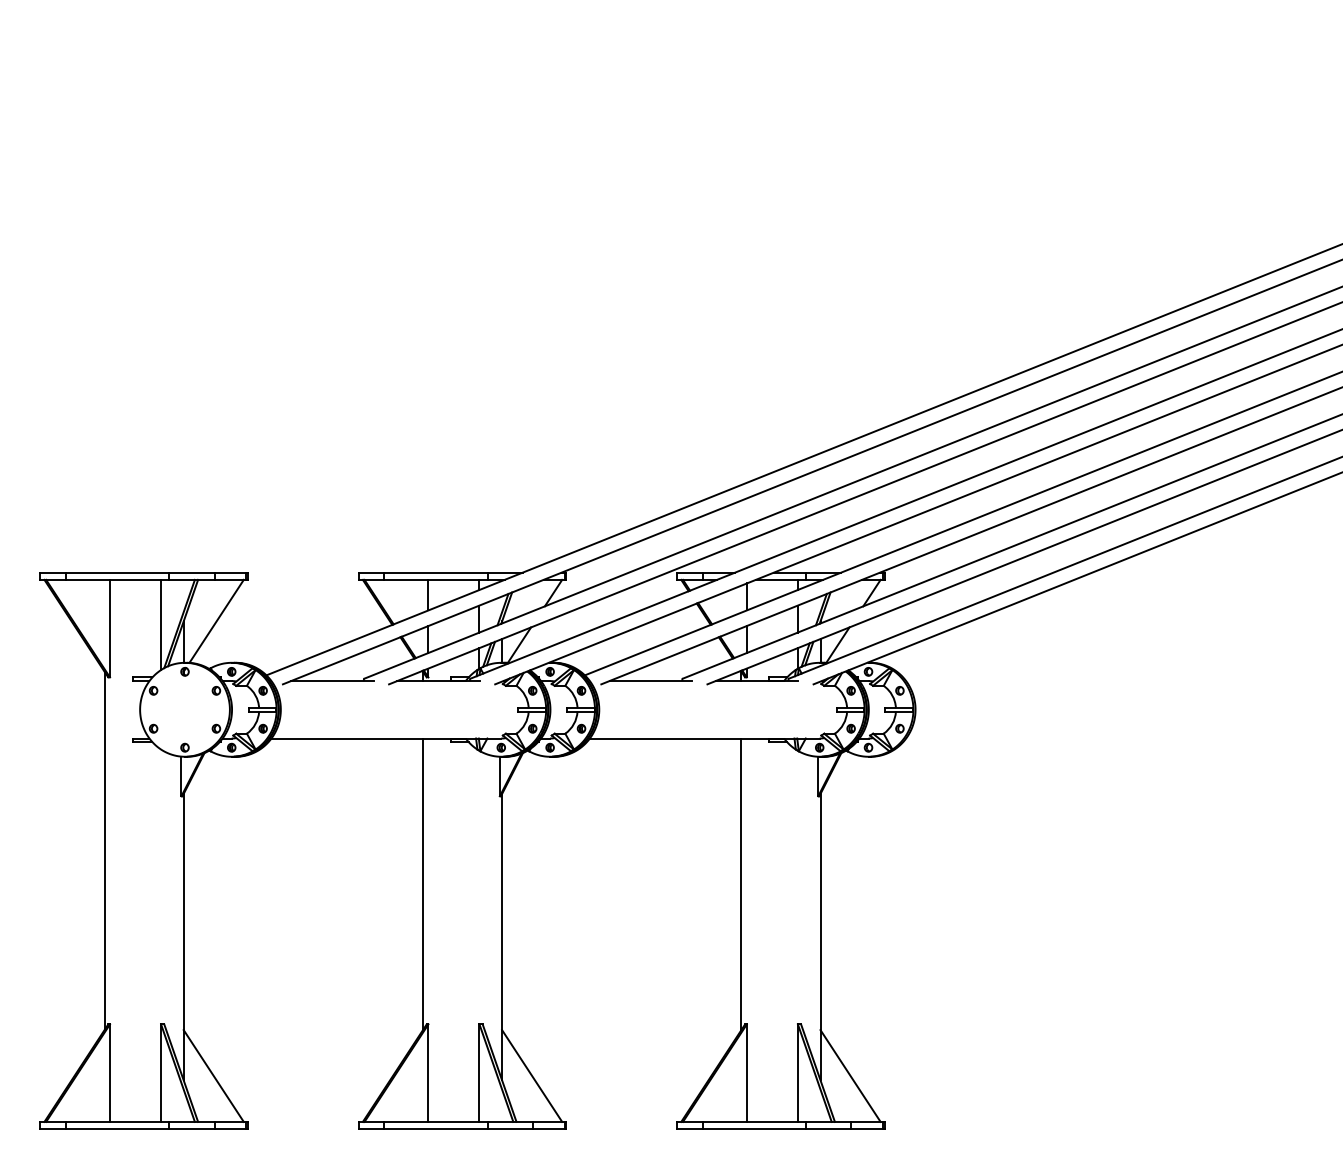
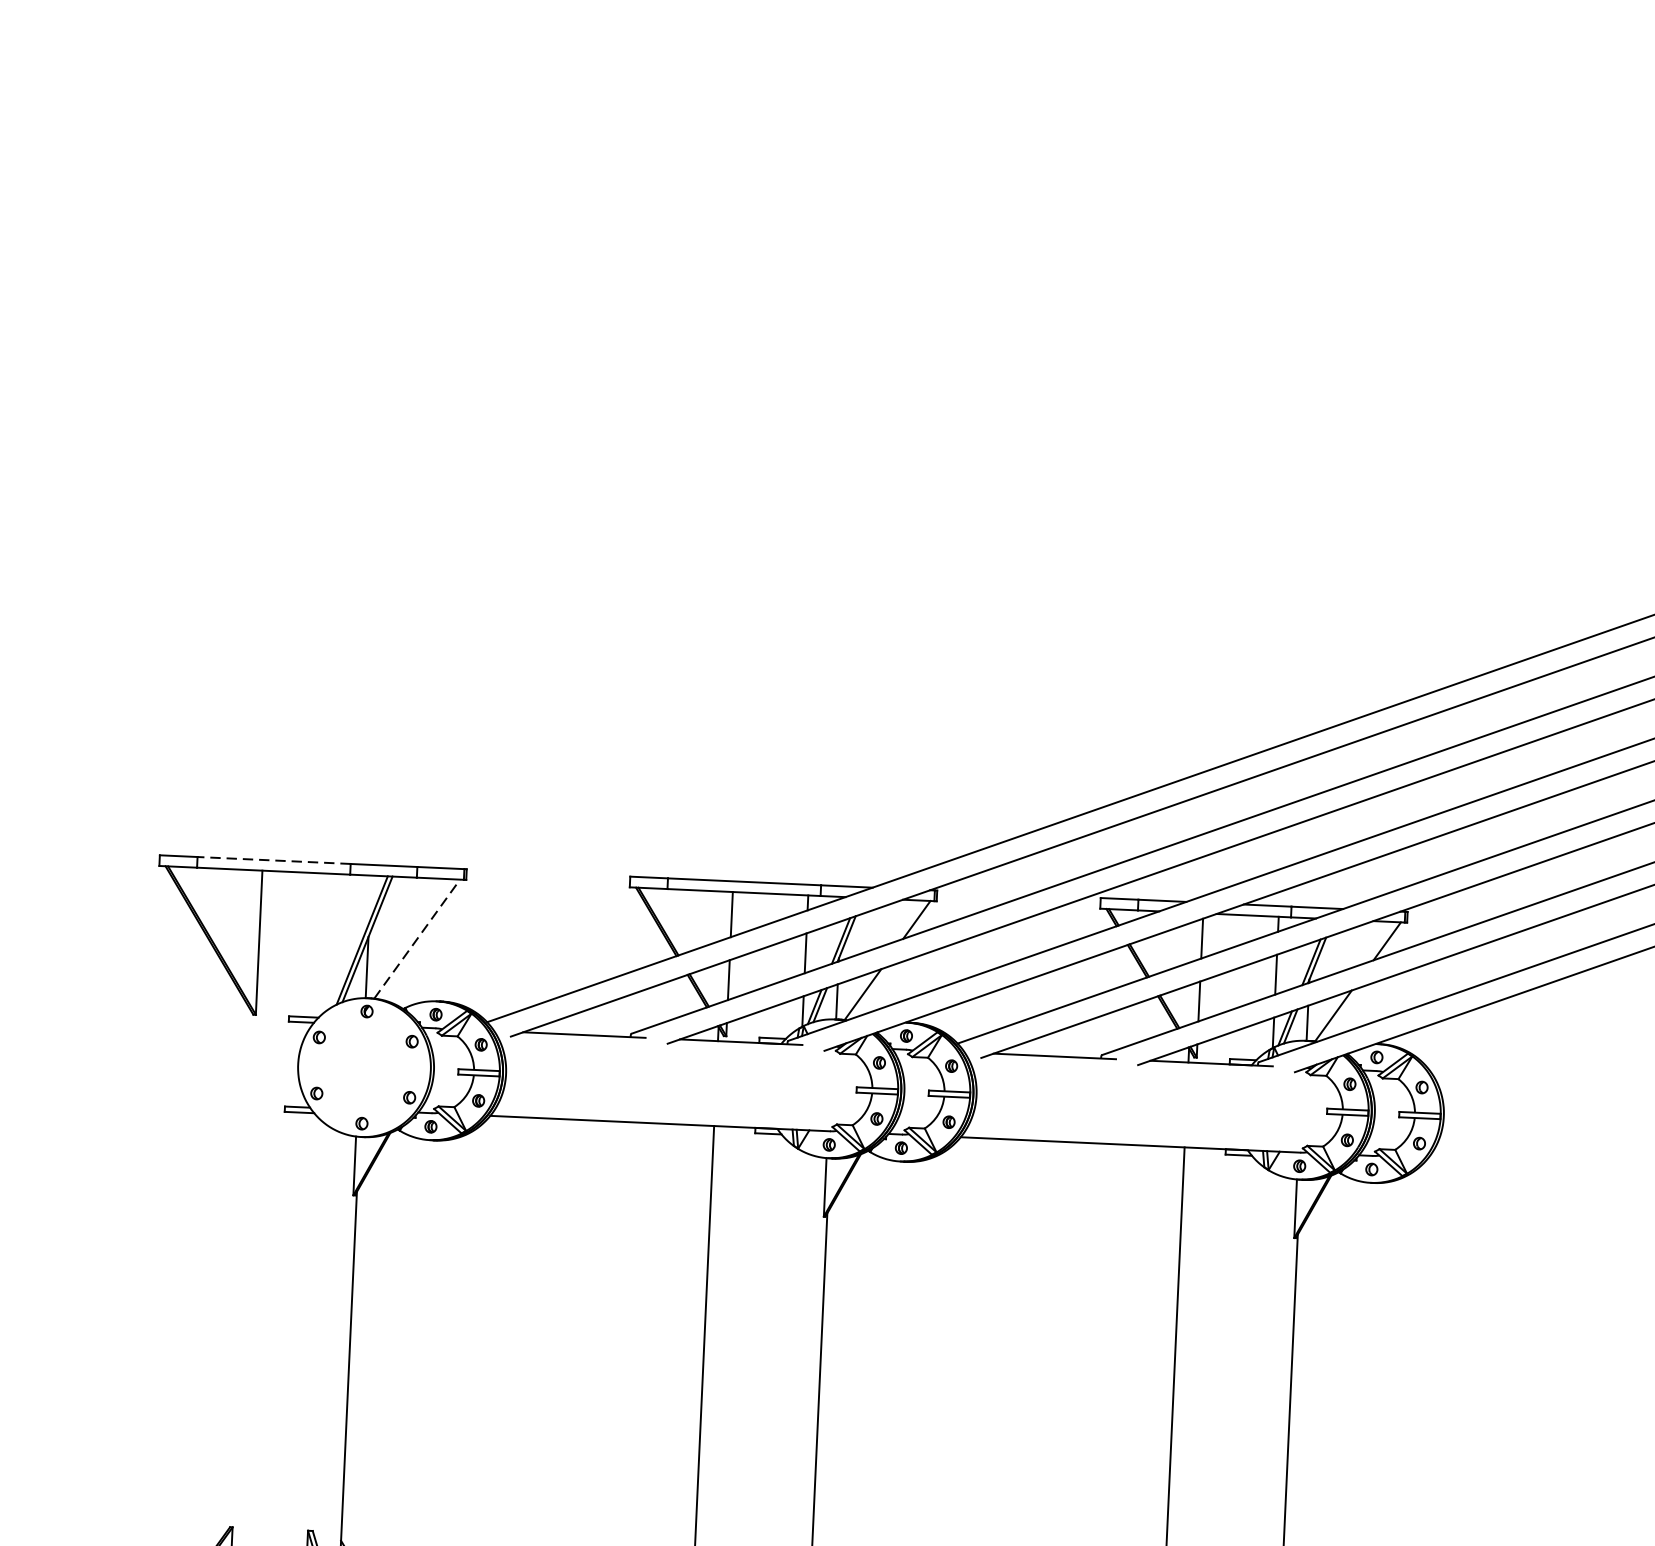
line: (117, 572) -> (273, 860), solid -> dashed
line: (216, 621) -> (416, 939), solid -> dashed
line: (161, 624) -> (335, 940), removed
line: (104, 850) -> (236, 1270), removed

